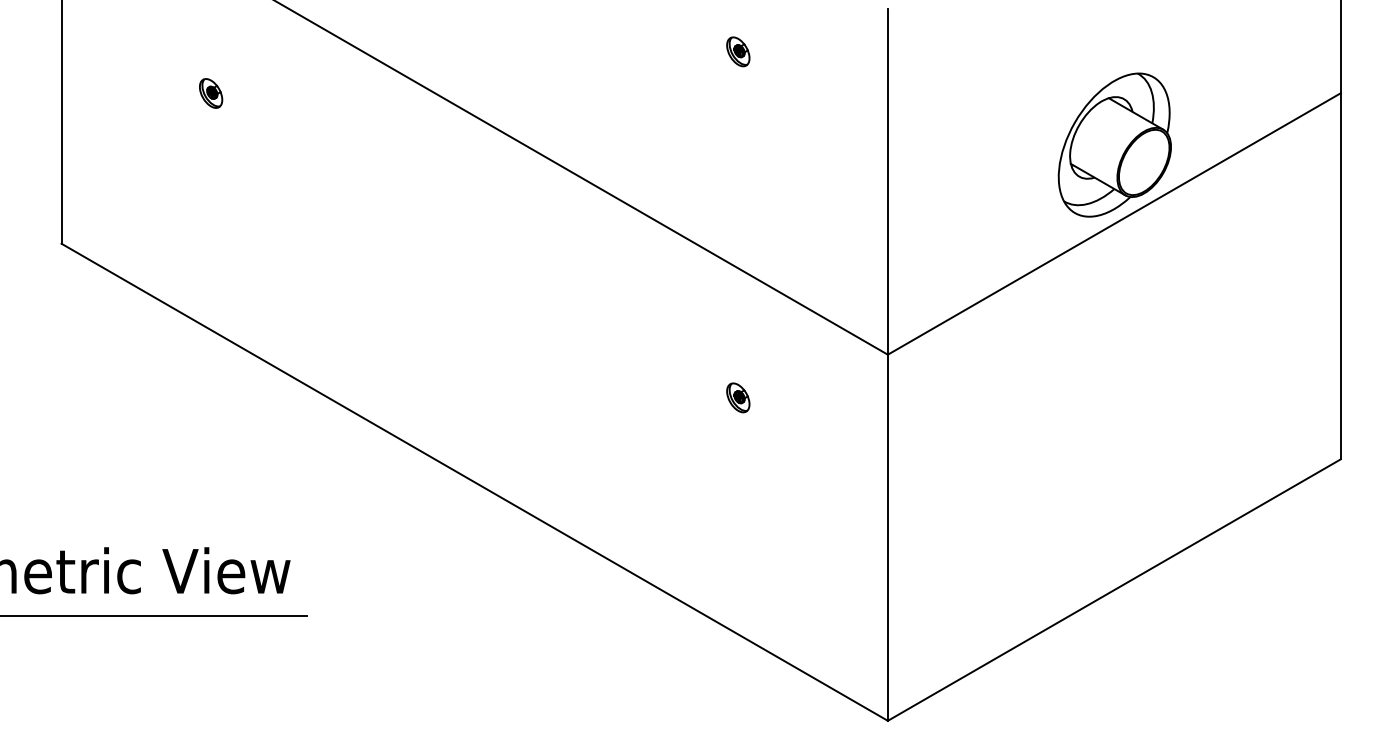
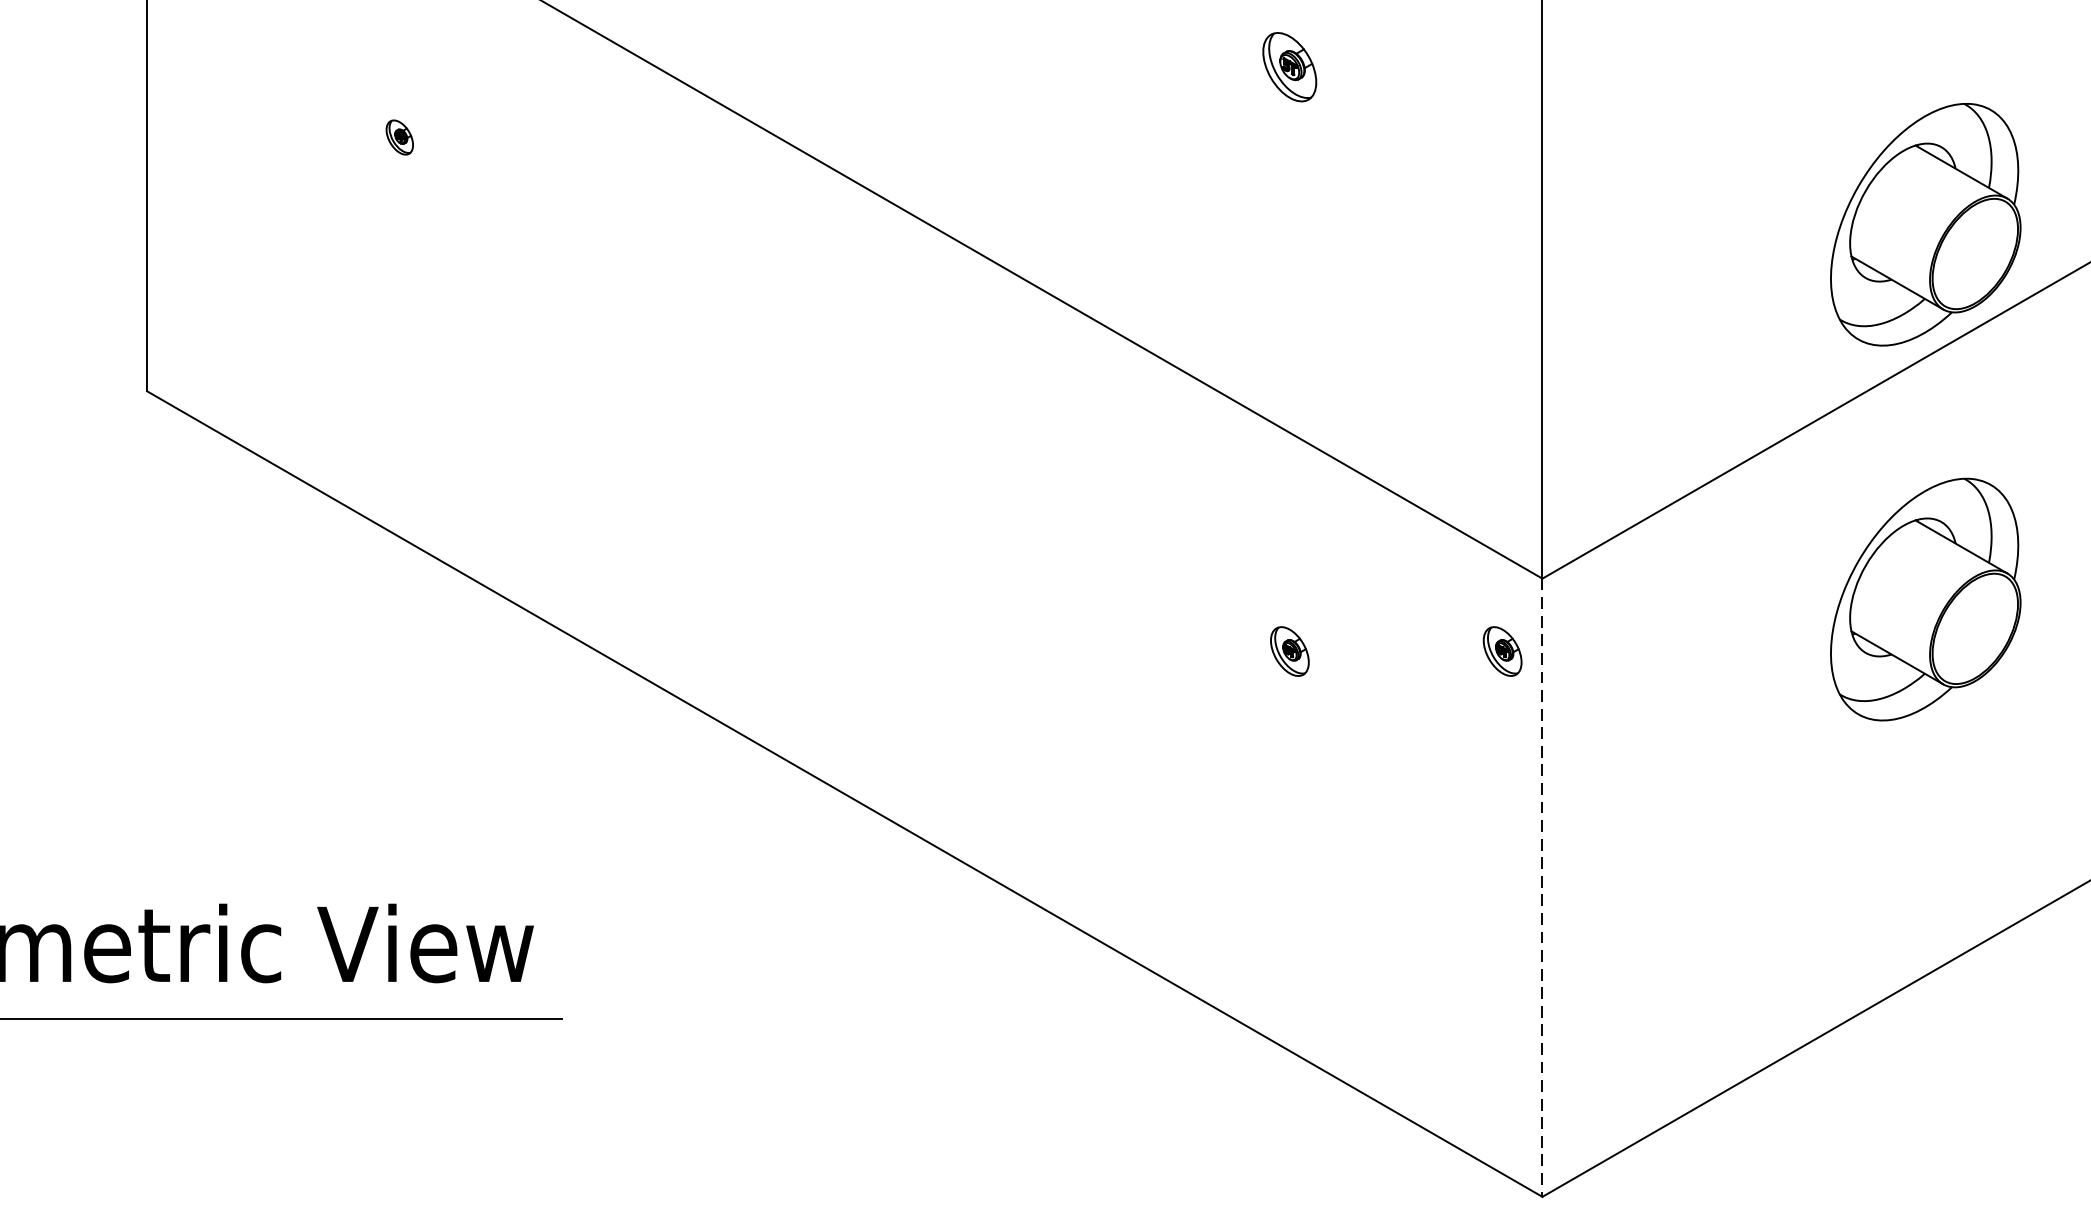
part: (738, 51) -> (1290, 66), size x1.4
part: (211, 93) -> (400, 137), size x0.7
part: (1114, 366) -> (1925, 598), added
part: (864, 397) -> (1502, 650), added
line: (887, 538) -> (1541, 888), solid -> dashed

